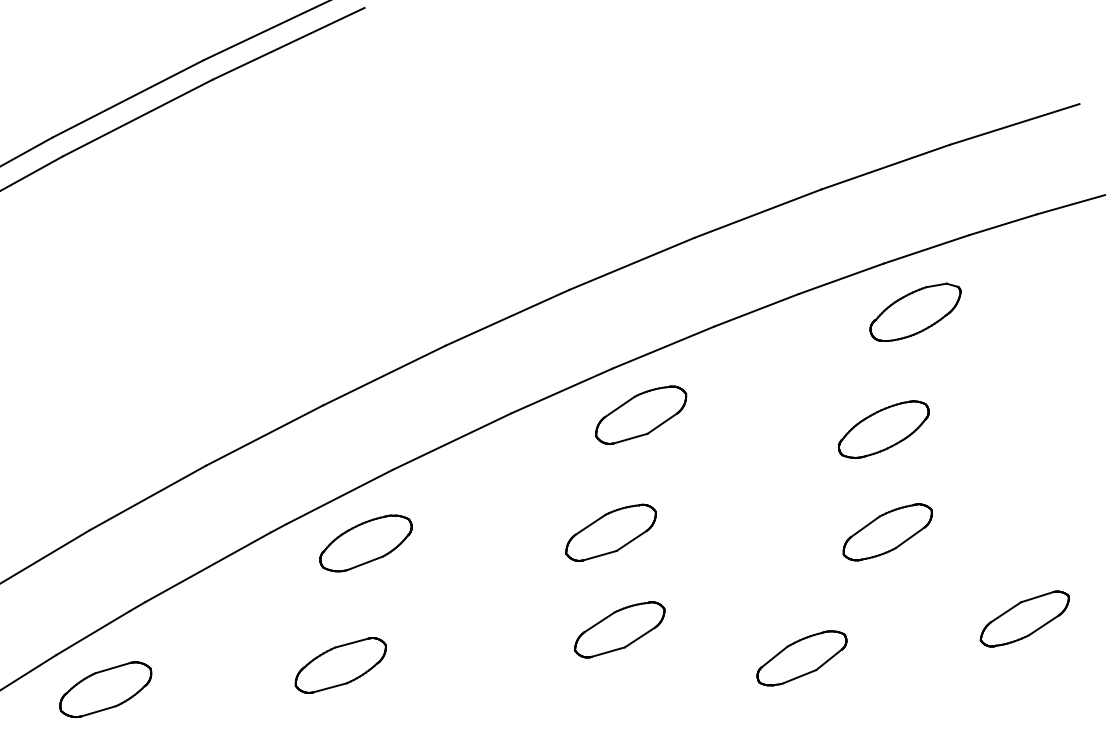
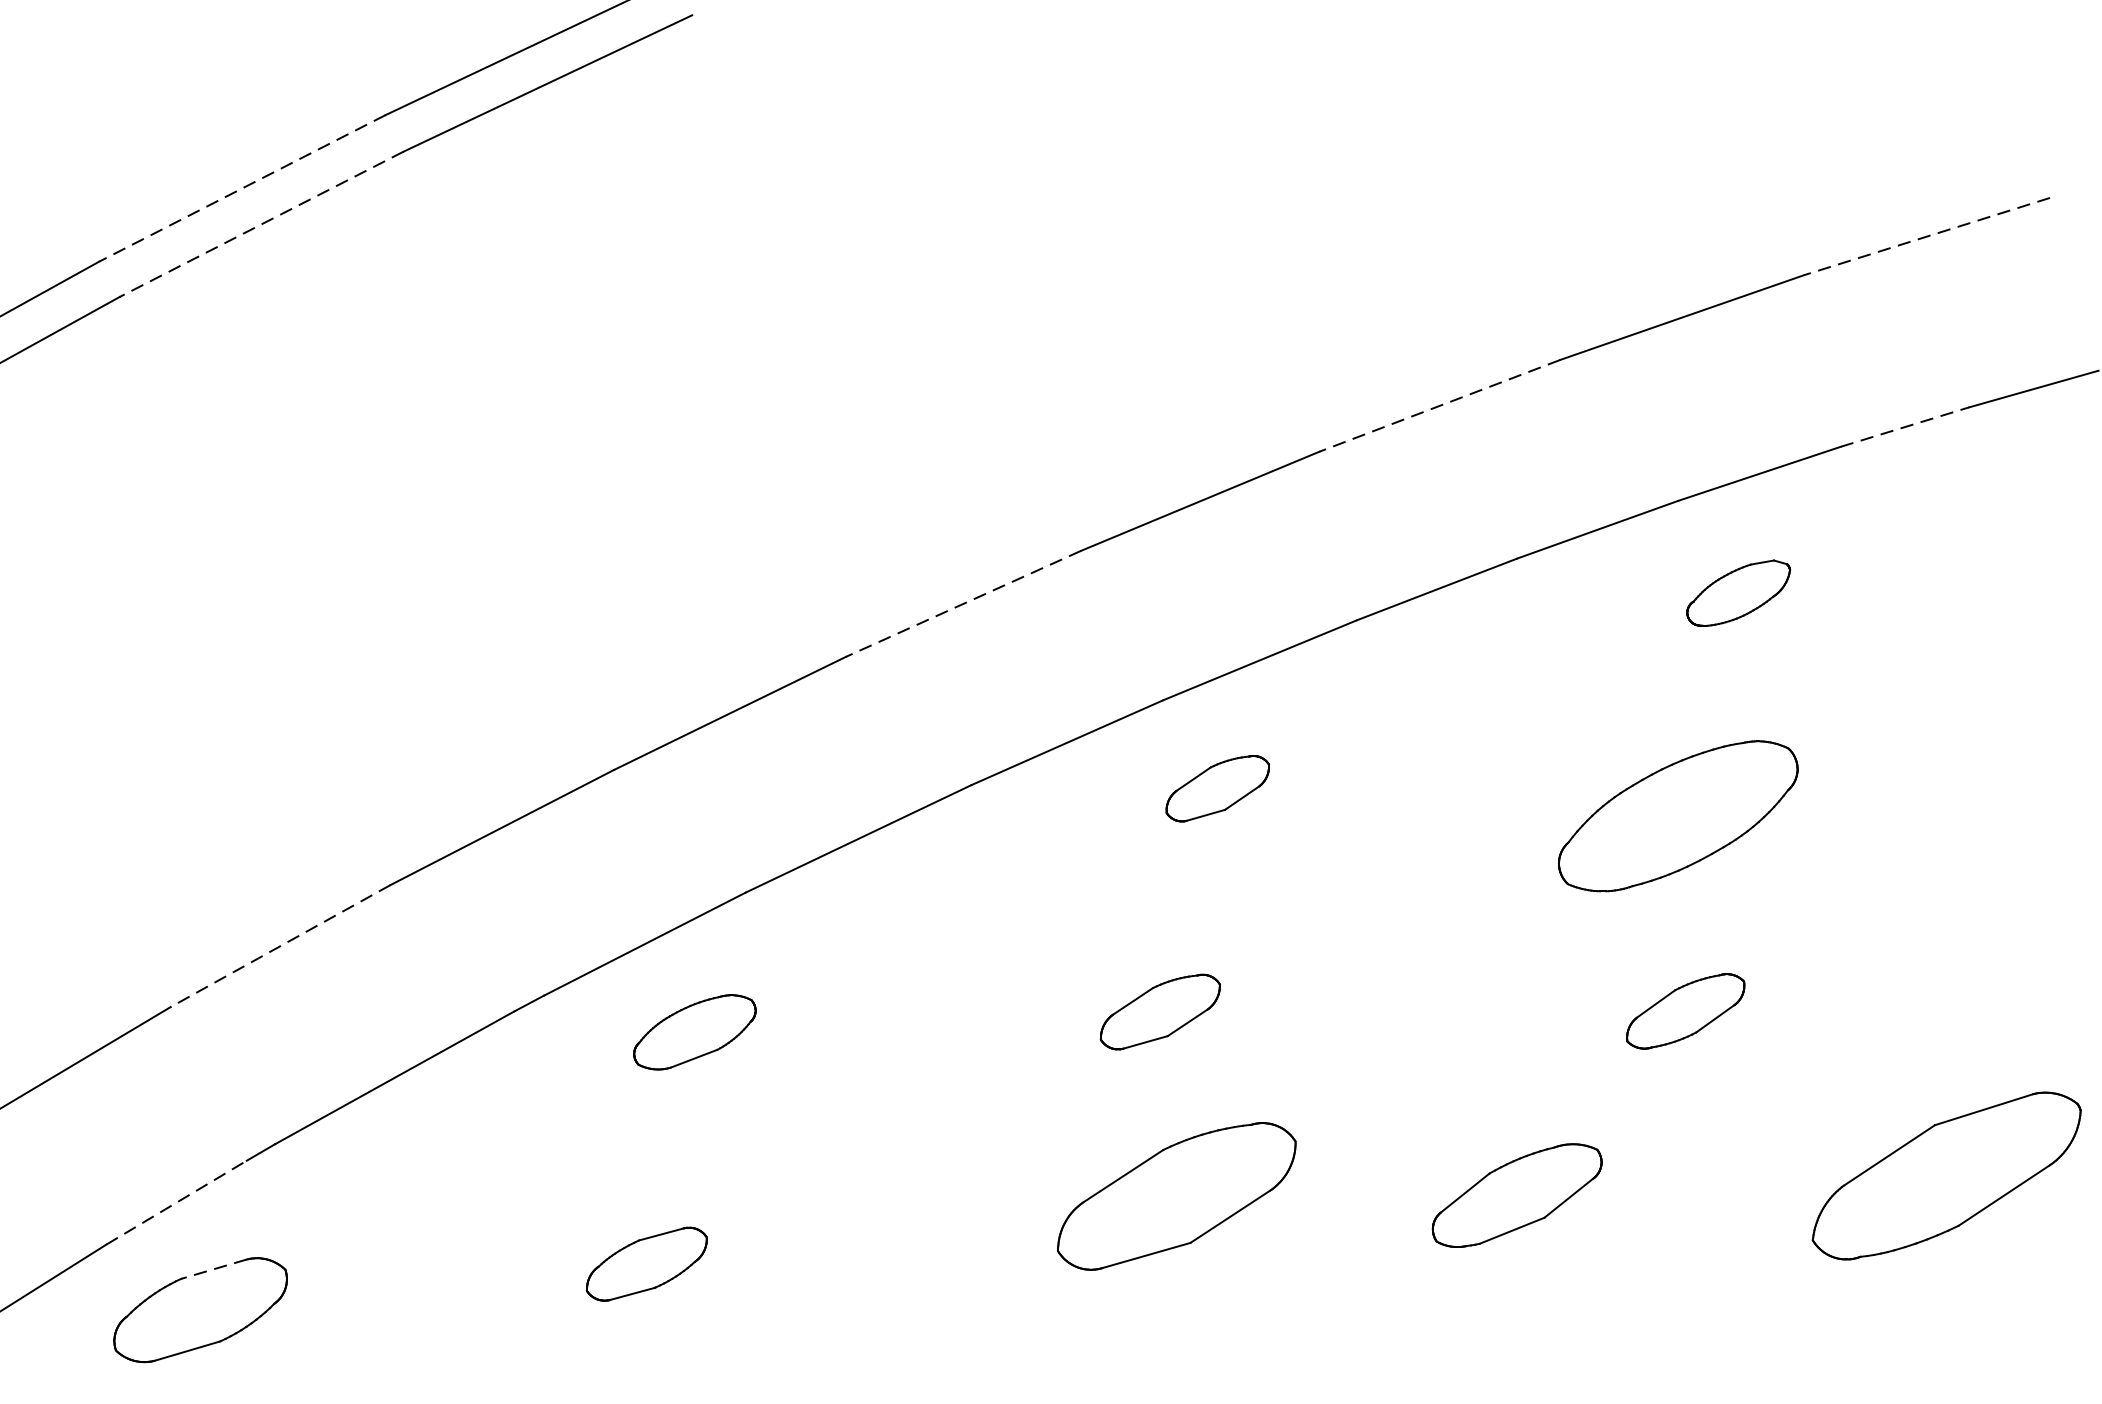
line: (127, 99) -> (241, 189), solid -> dashed
line: (137, 118) -> (260, 225), solid -> dashed
line: (1014, 124) -> (1926, 236), solid -> dashed
line: (758, 213) -> (1440, 405), solid -> dashed
line: (1003, 224) -> (1905, 426), solid -> dashed
part: (915, 311) -> (1738, 591), size x0.6
line: (507, 317) -> (963, 603), solid -> dashed
part: (641, 414) -> (1218, 787), size x0.6
part: (883, 429) -> (1677, 815), size x1.4
line: (147, 498) -> (279, 947), solid -> dashed
part: (610, 532) -> (1159, 1011), size x0.7
part: (887, 532) -> (1685, 1011), size x0.7
part: (365, 543) -> (693, 1032), size x0.7
part: (1024, 618) -> (1945, 1174), size x1.6
part: (619, 629) -> (1176, 1195), size x1.4
line: (93, 632) -> (177, 1201), solid -> dashed
part: (801, 658) -> (1516, 1195), moved
part: (340, 665) -> (646, 1264), size x0.7
line: (112, 668) -> (213, 1269), solid -> dashed

